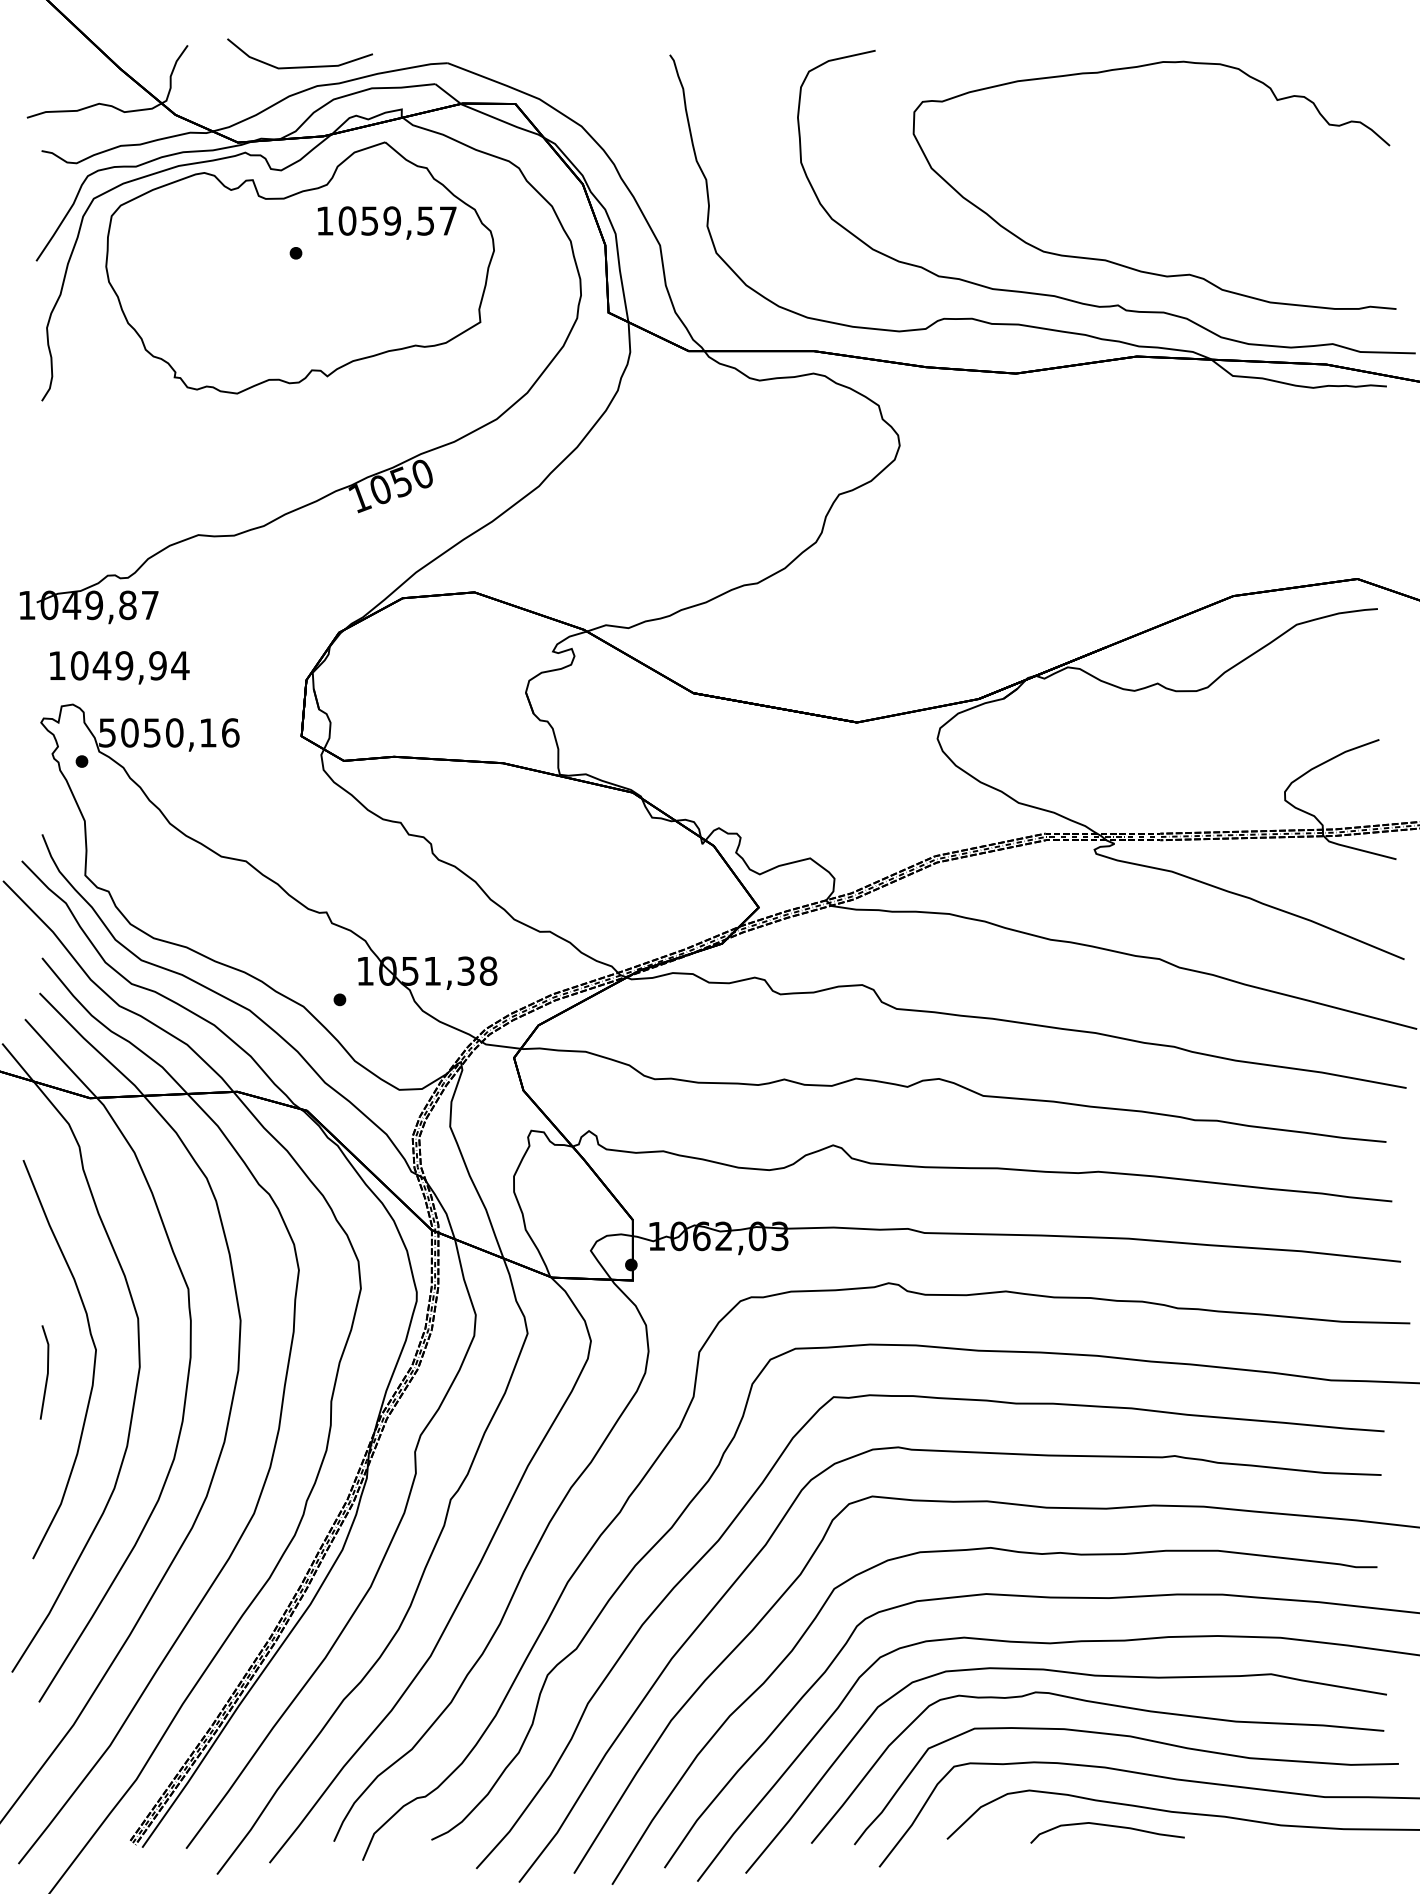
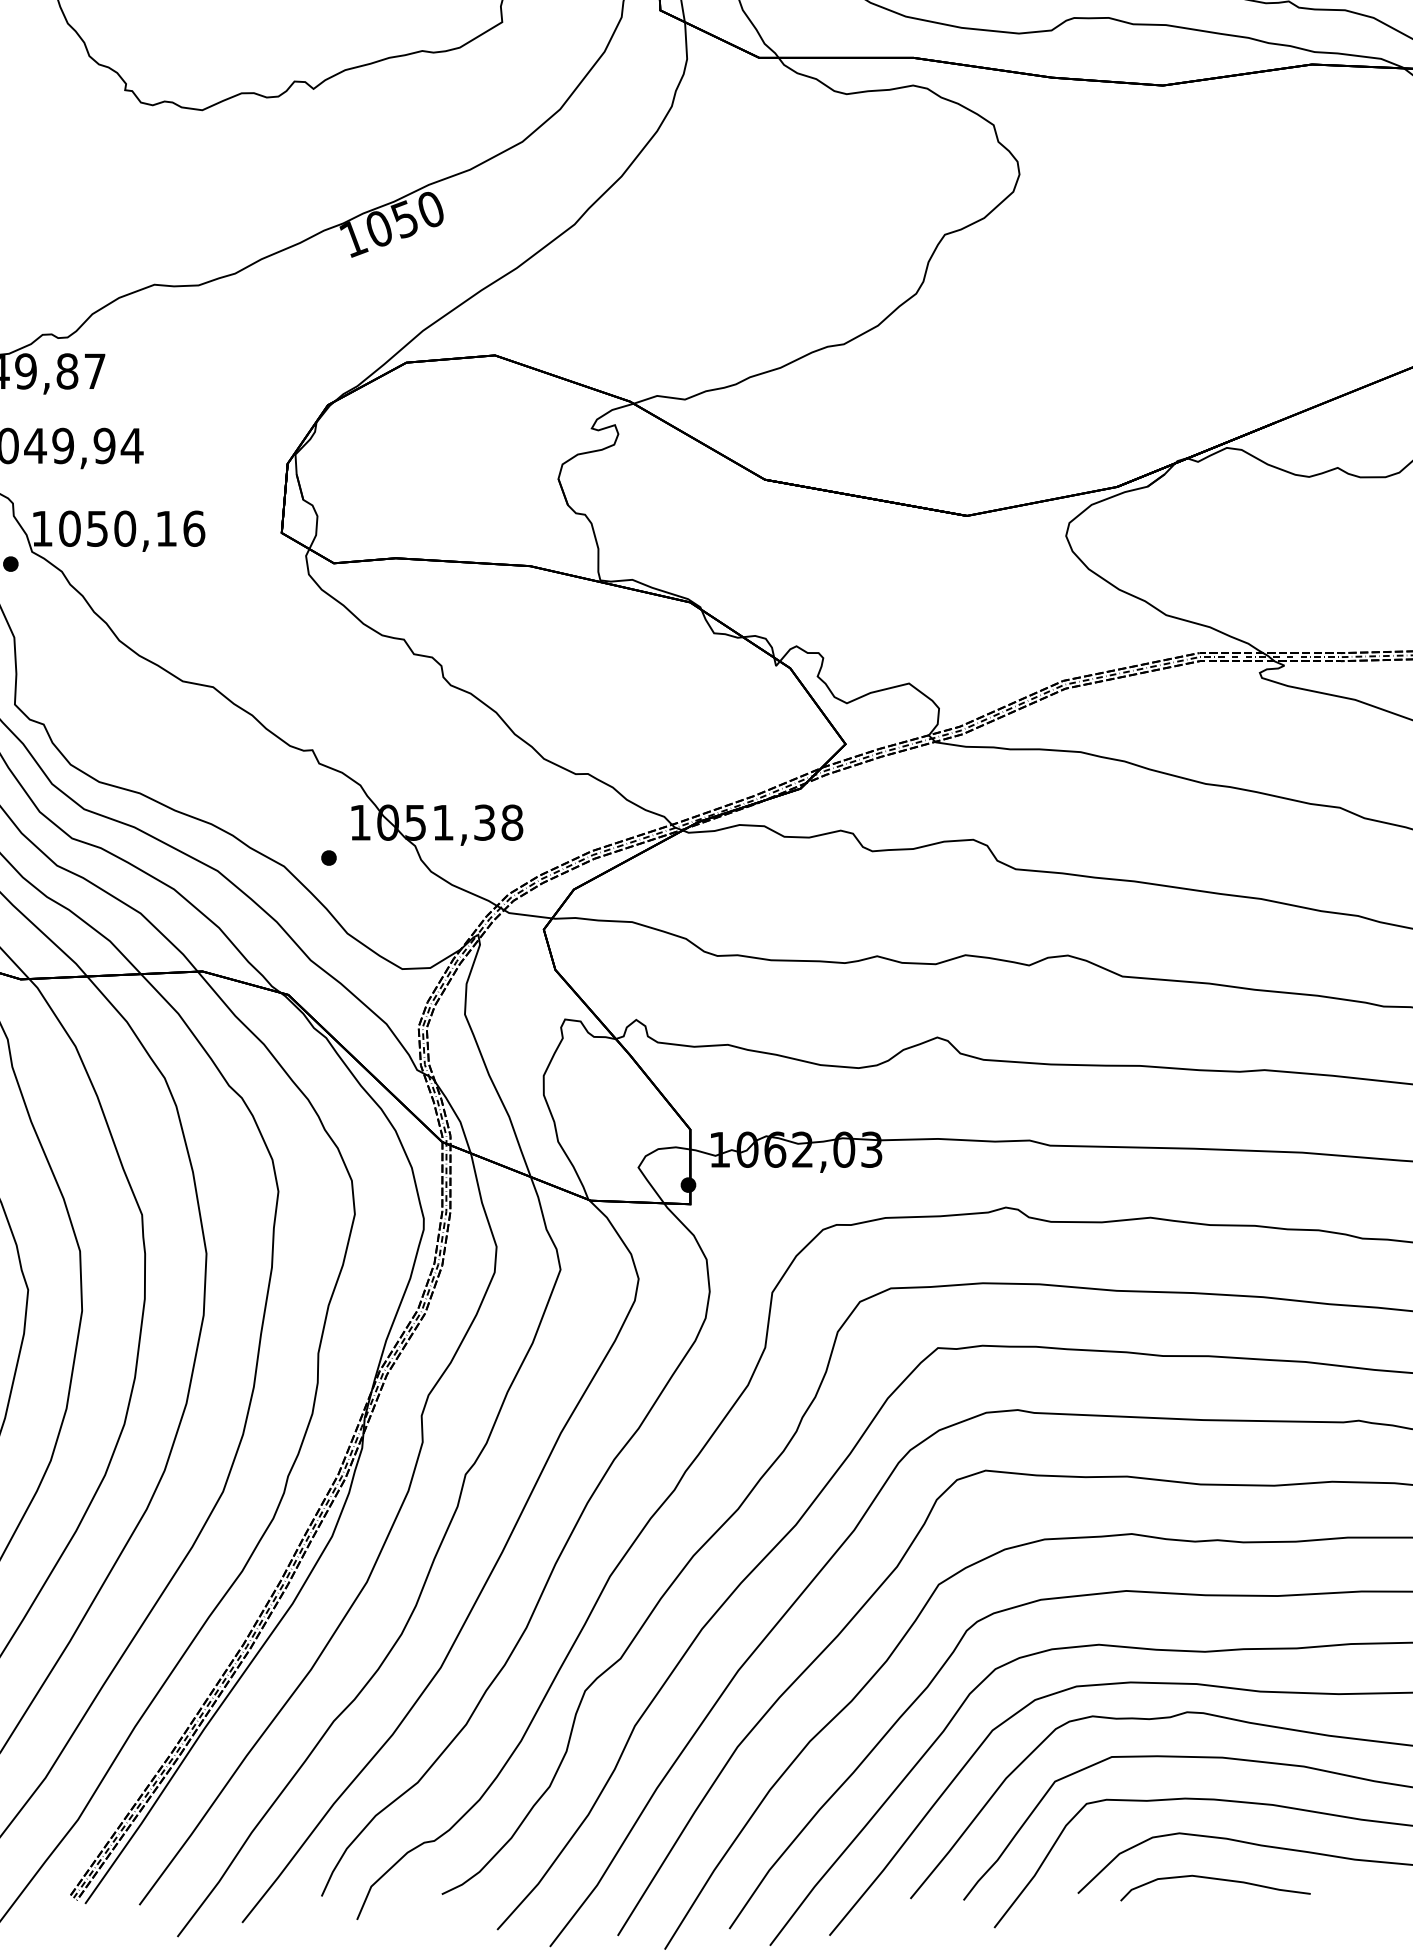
text: (107, 732) -> (42, 528), 5050,16 -> 1050,16
curve: (1107, 1826) -> (1215, 1880), moved

